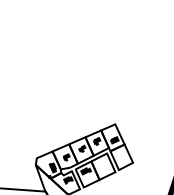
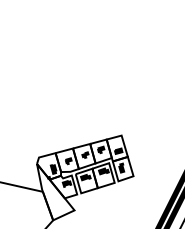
fill: (119, 155) -> (121, 167), added
fill: (102, 162) -> (103, 171), added

